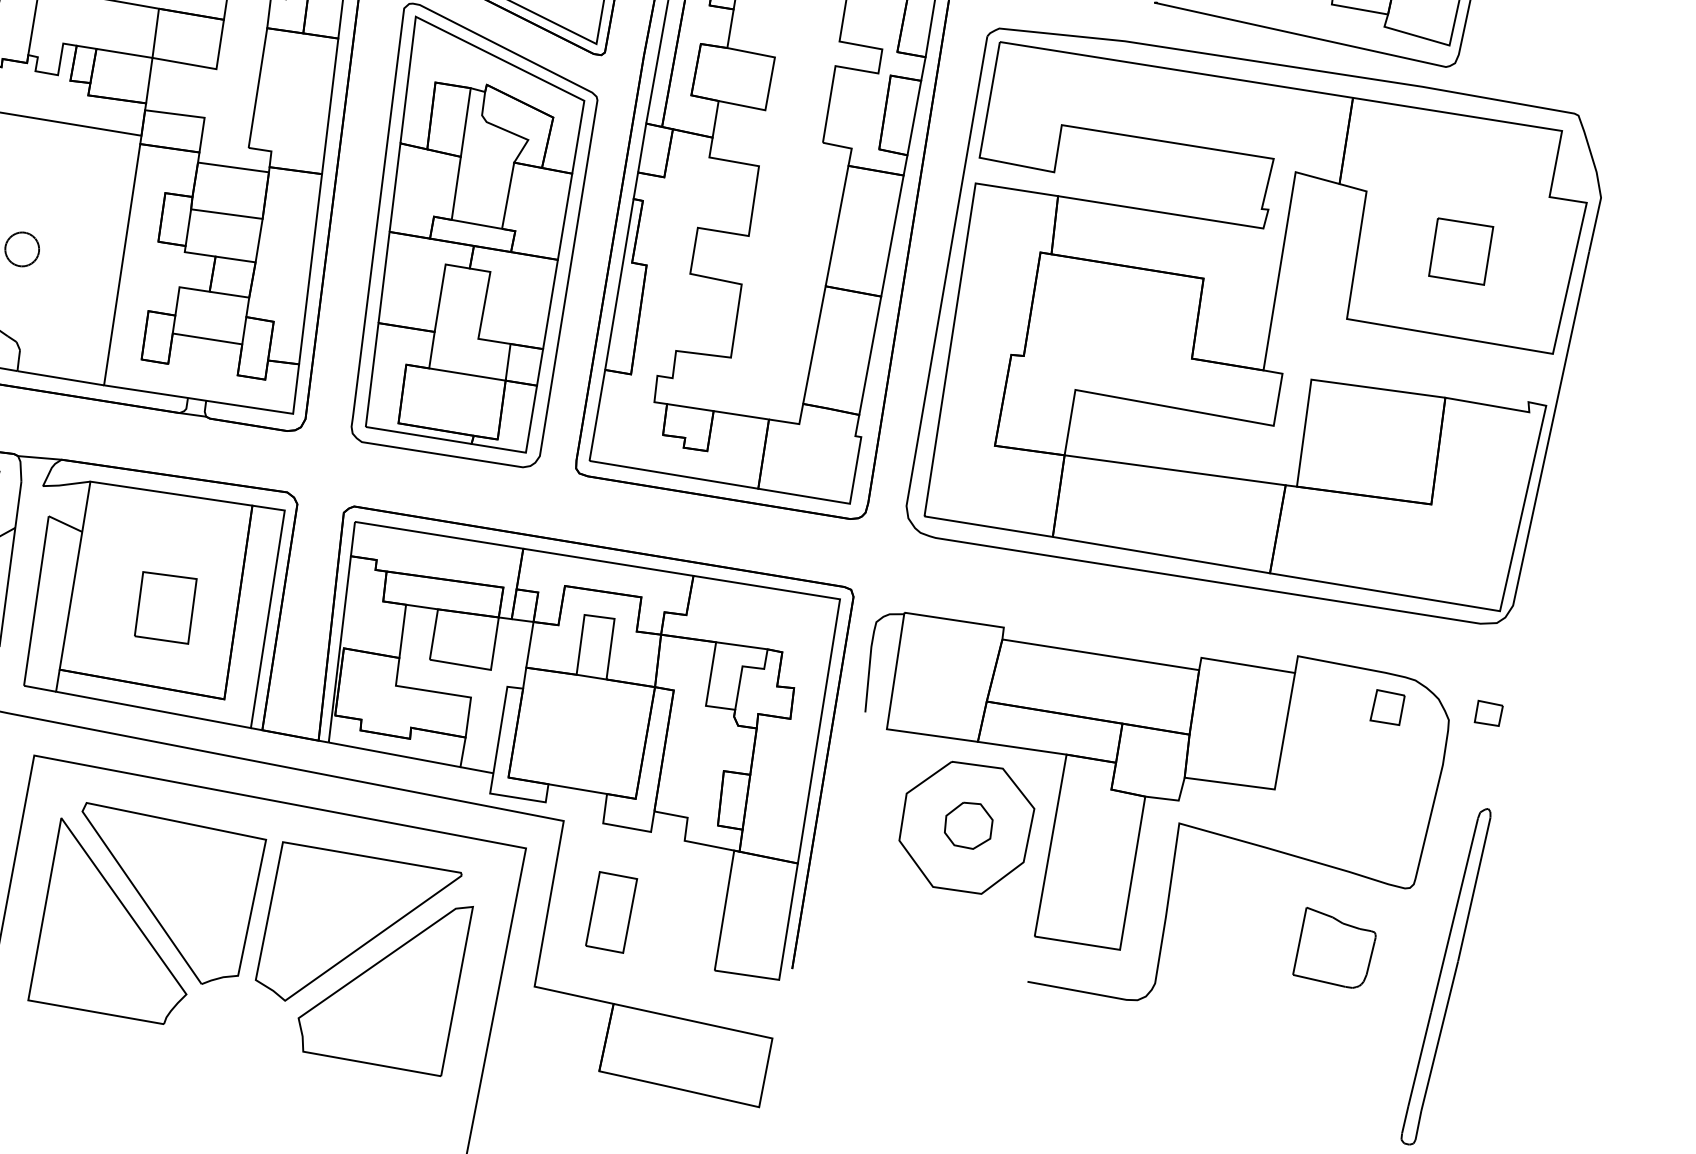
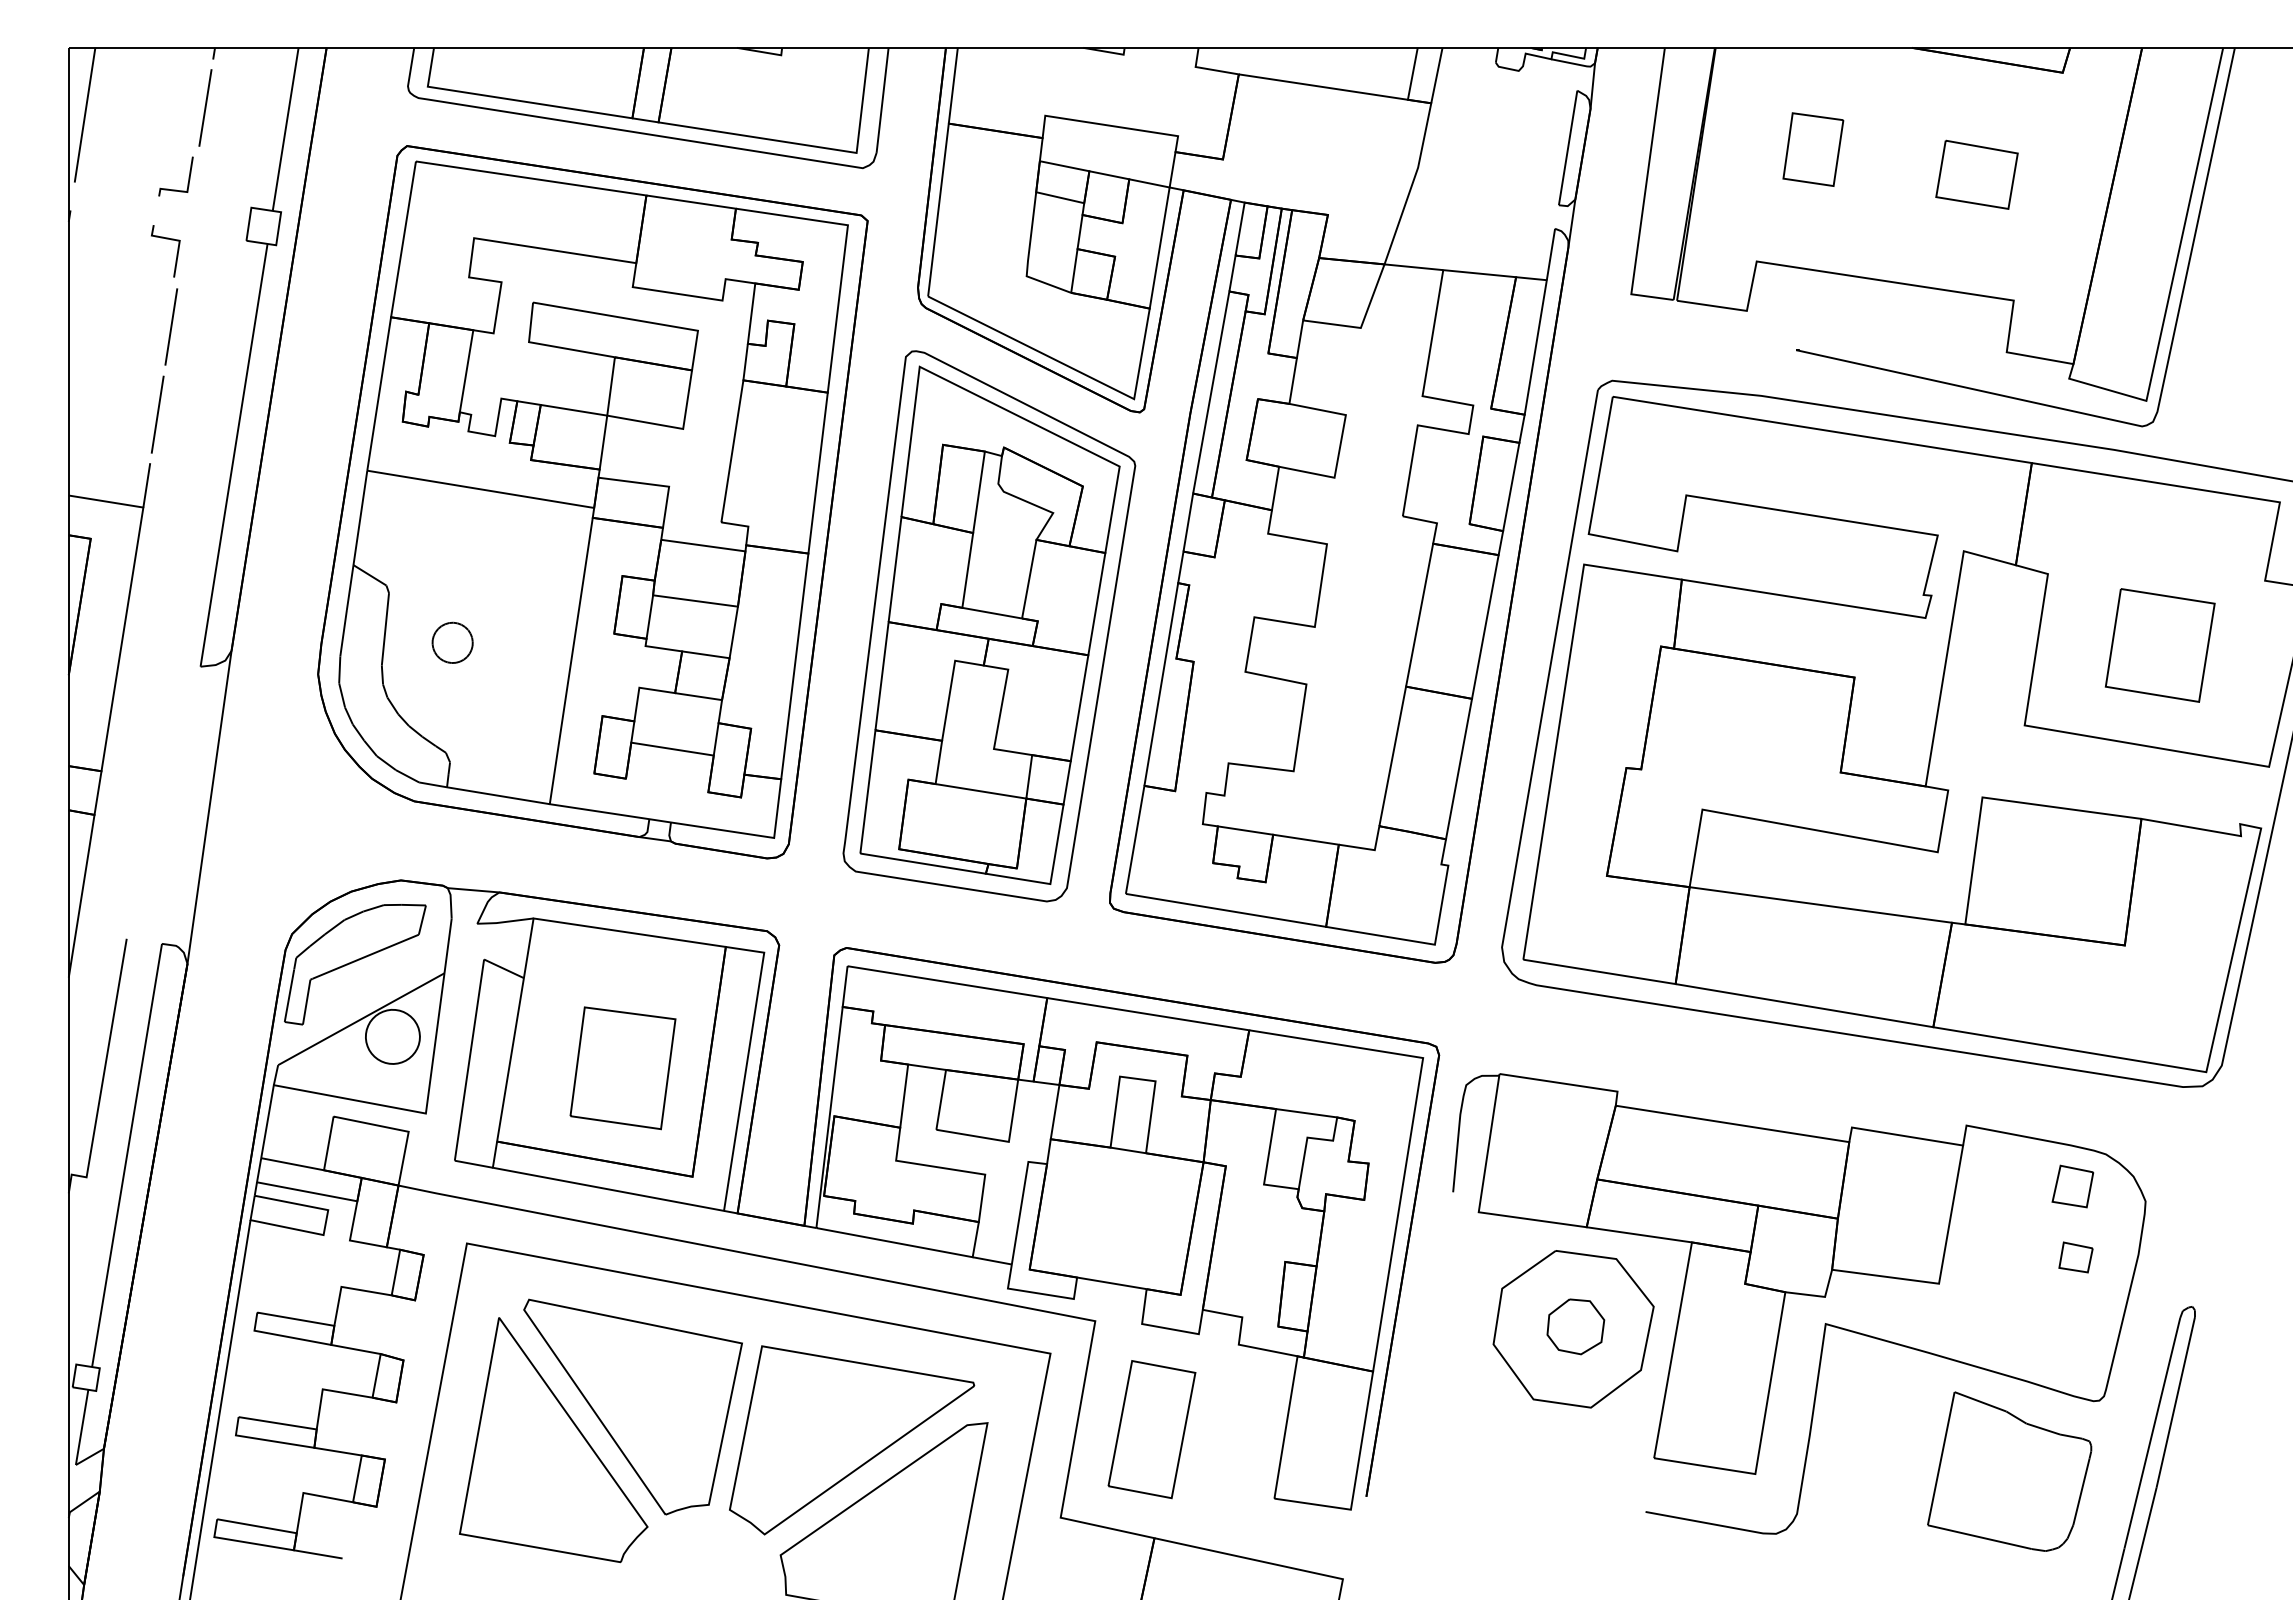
part: (1460, 251) -> (2159, 645), size x1.43
part: (165, 608) -> (622, 1068), size x1.43
part: (1488, 713) -> (2075, 1257), moved
part: (611, 912) -> (1151, 1429), size x1.43
part: (1334, 947) -> (2009, 1471), size x1.67

